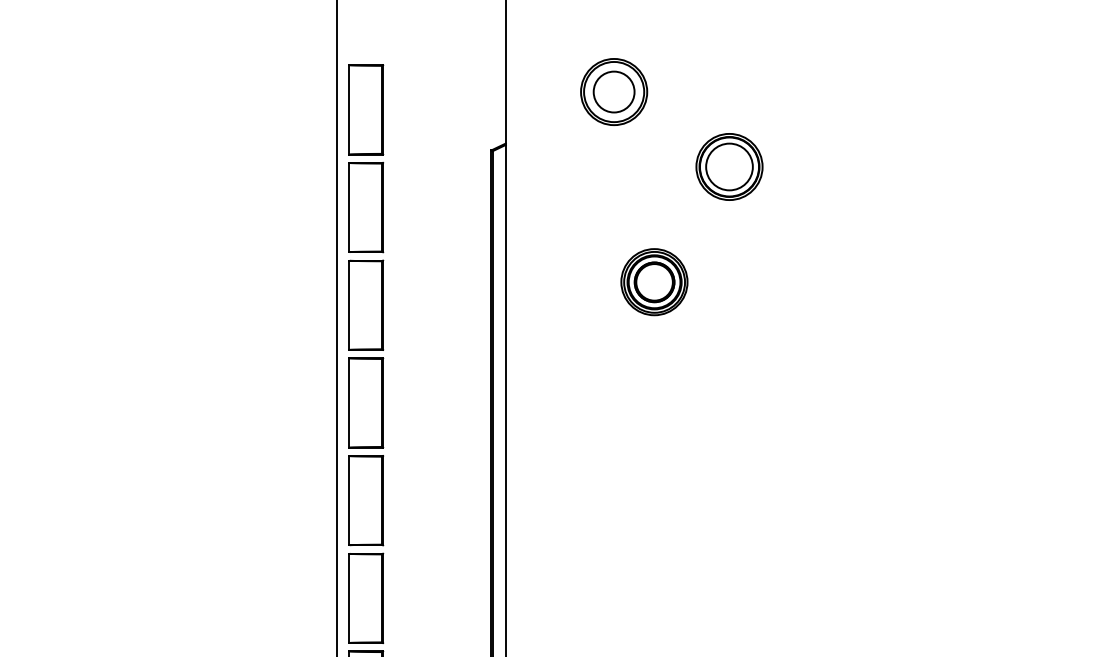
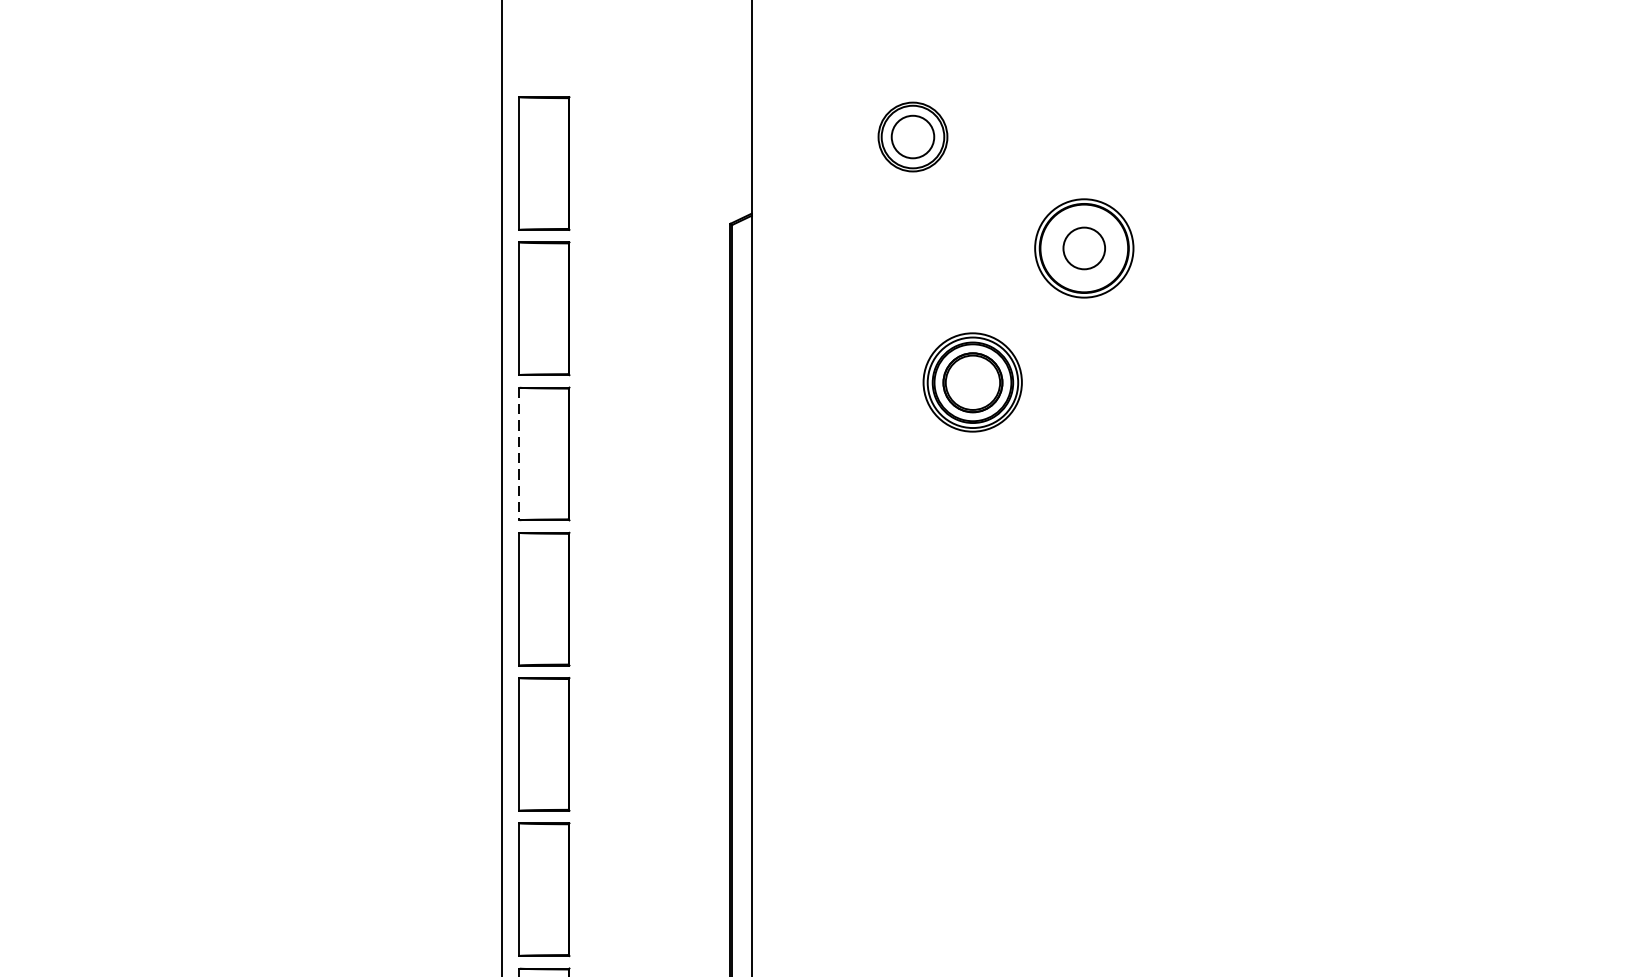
part: (614, 91) -> (913, 136), size x0.7
circle: (729, 166) -> (1084, 247), size x0.6
part: (654, 282) -> (972, 382), moved
line: (349, 305) -> (519, 454), solid -> dashed

